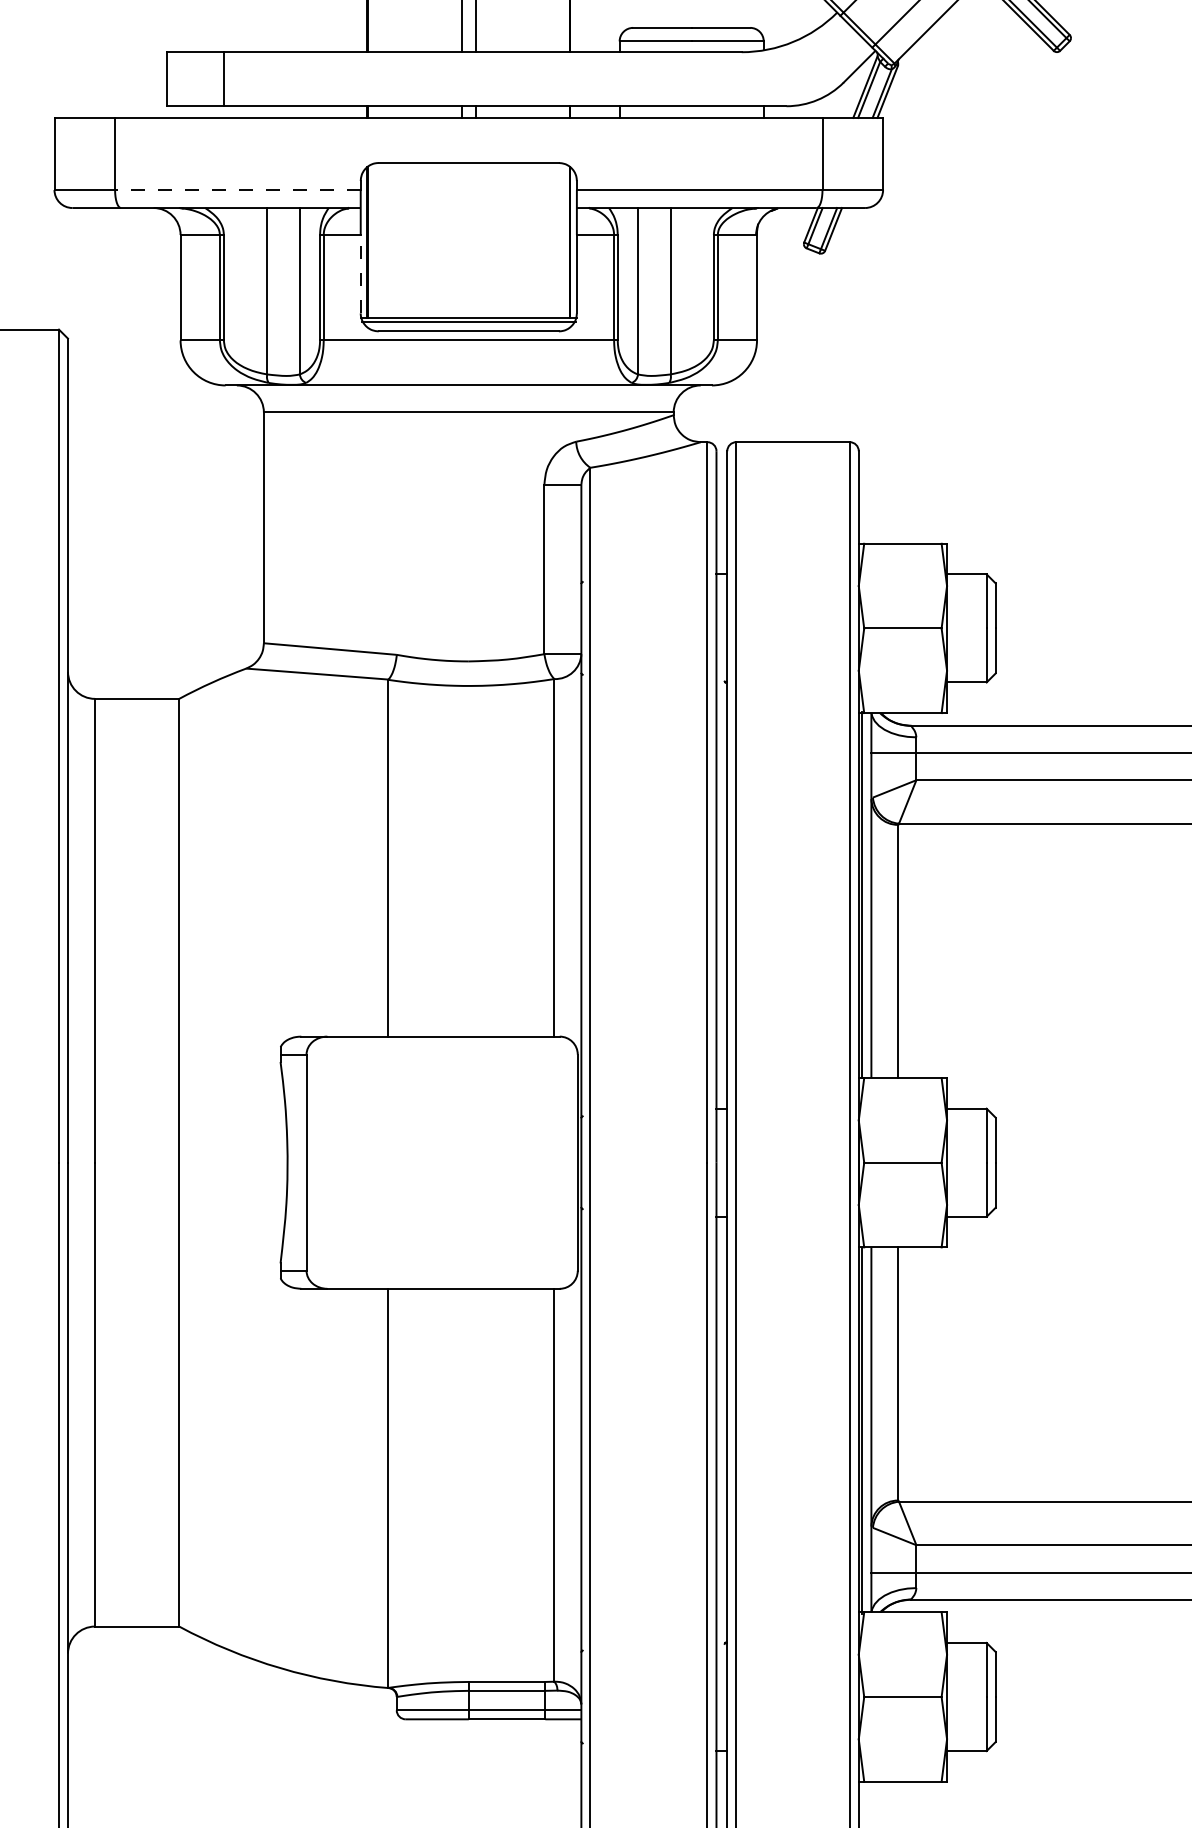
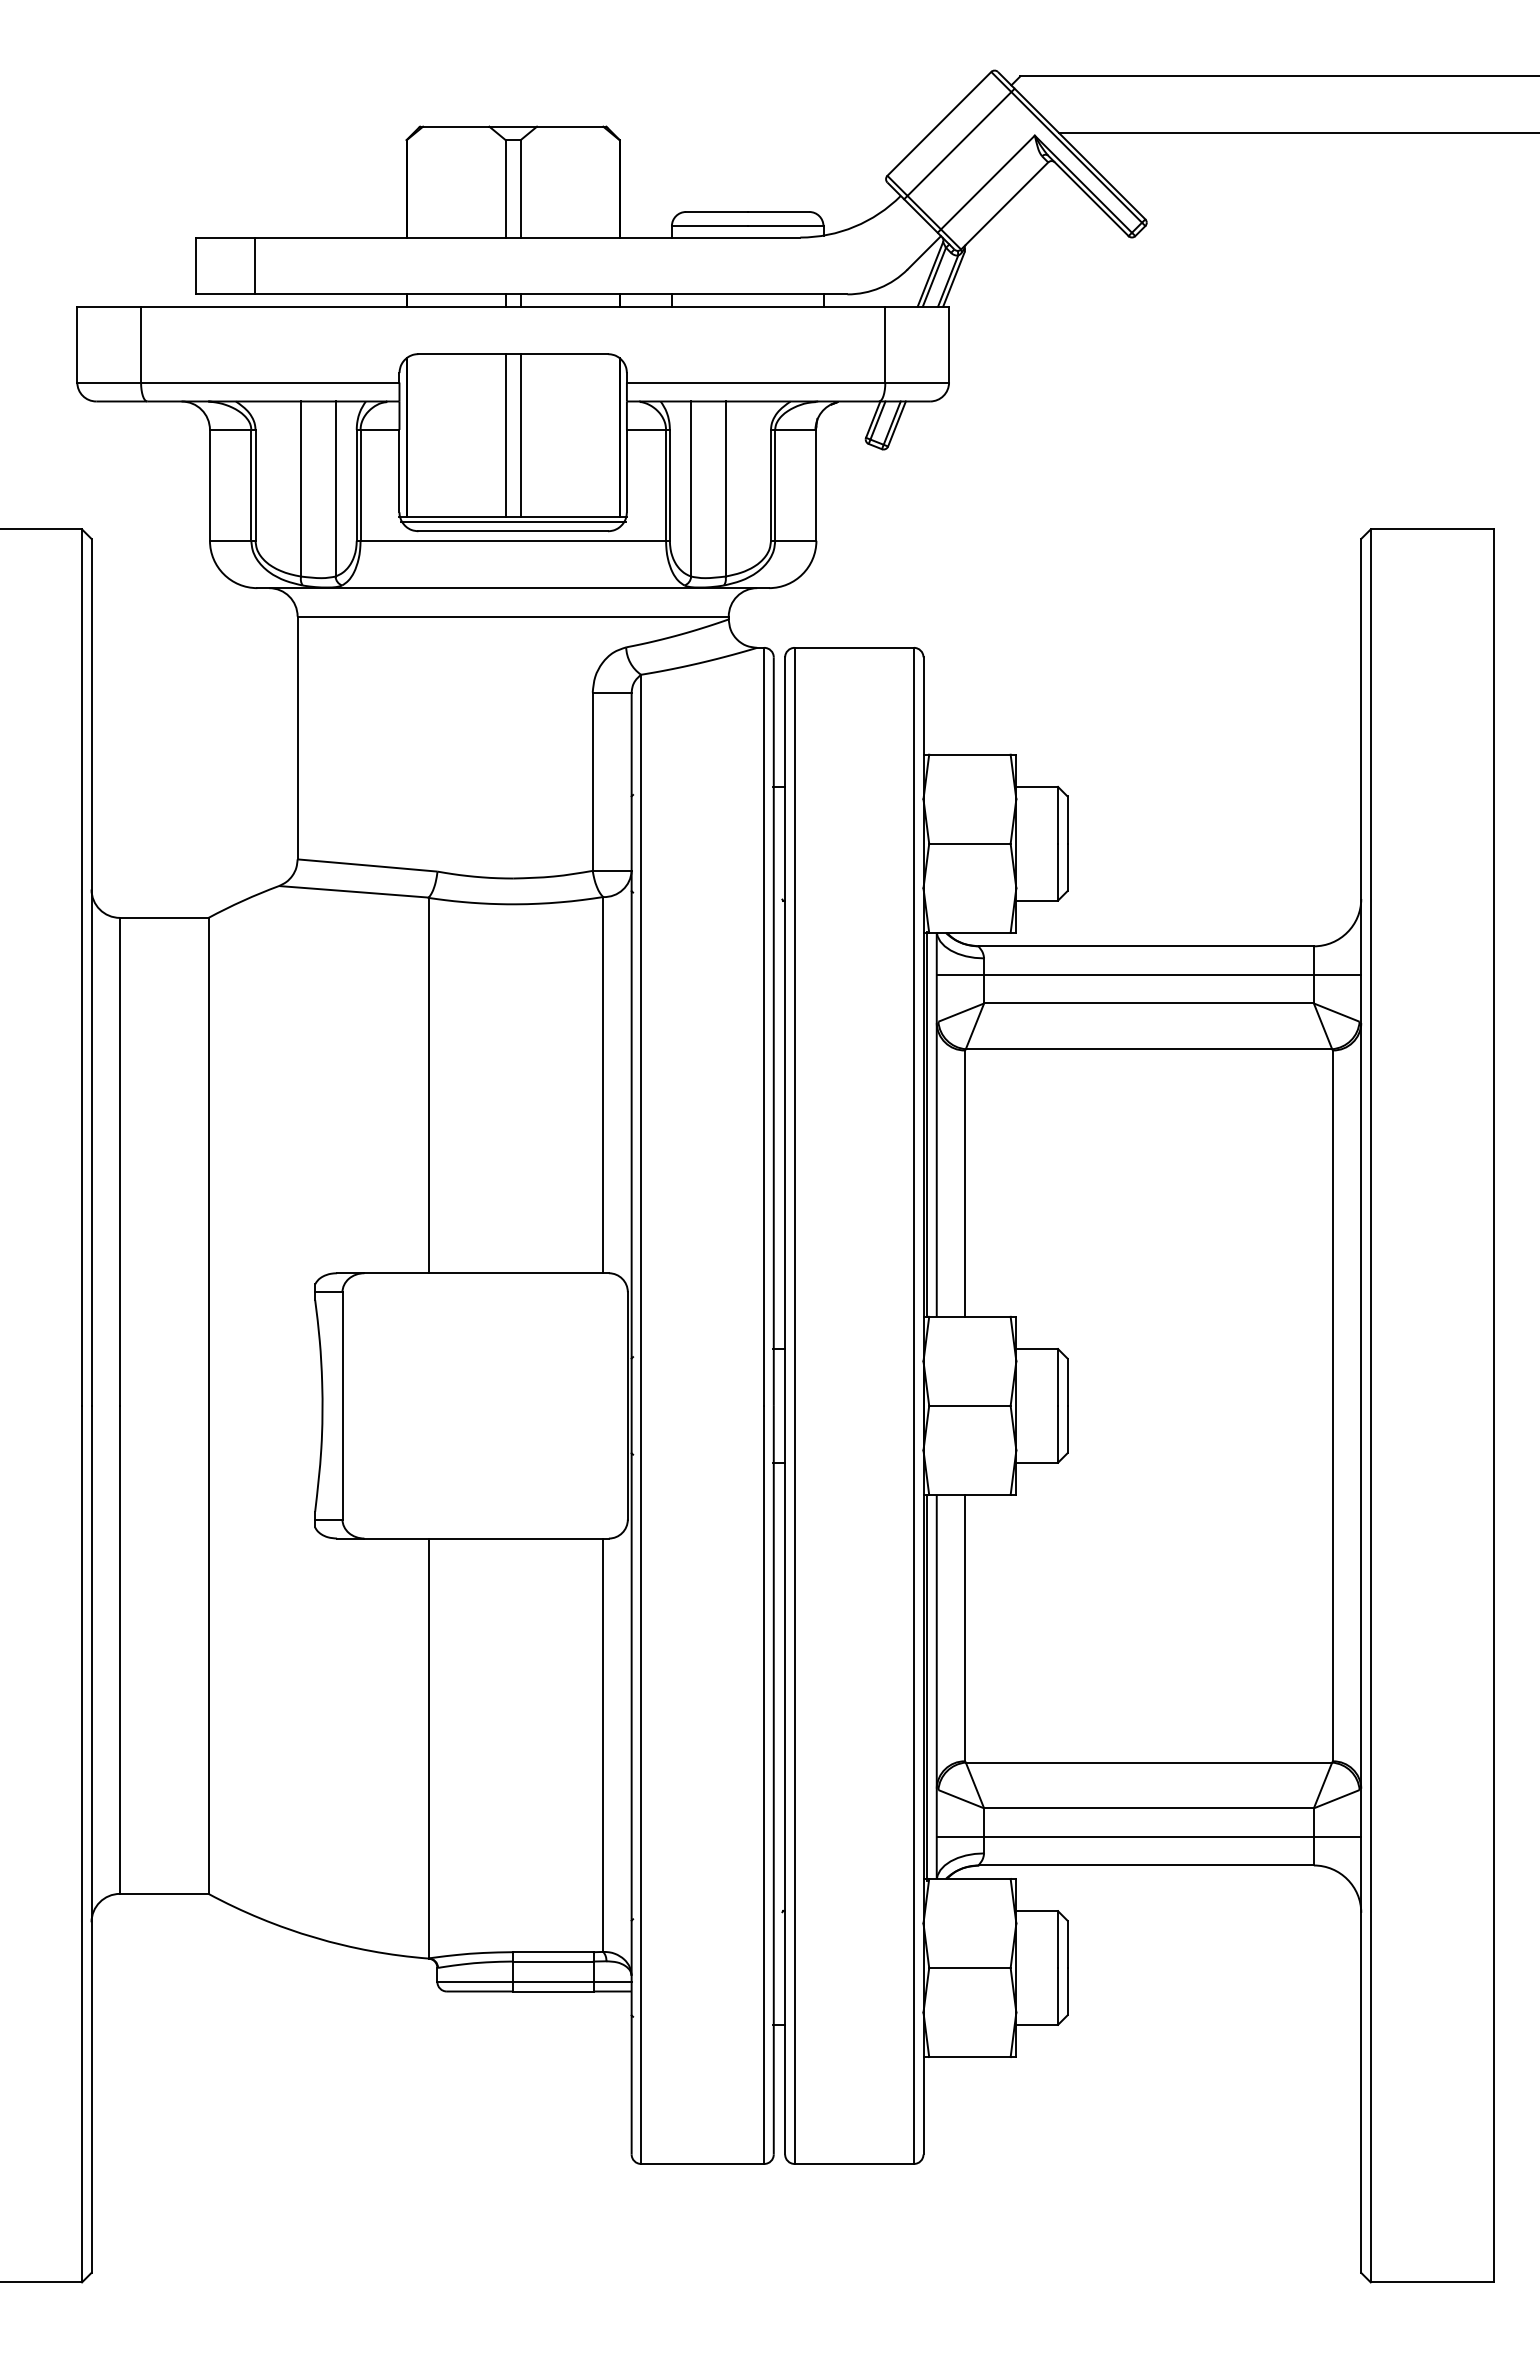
line: (237, 189) -> (269, 382), dashed -> solid
line: (461, 240) -> (505, 435), added
line: (475, 240) -> (520, 435), added
line: (360, 273) -> (399, 470), dashed -> solid

